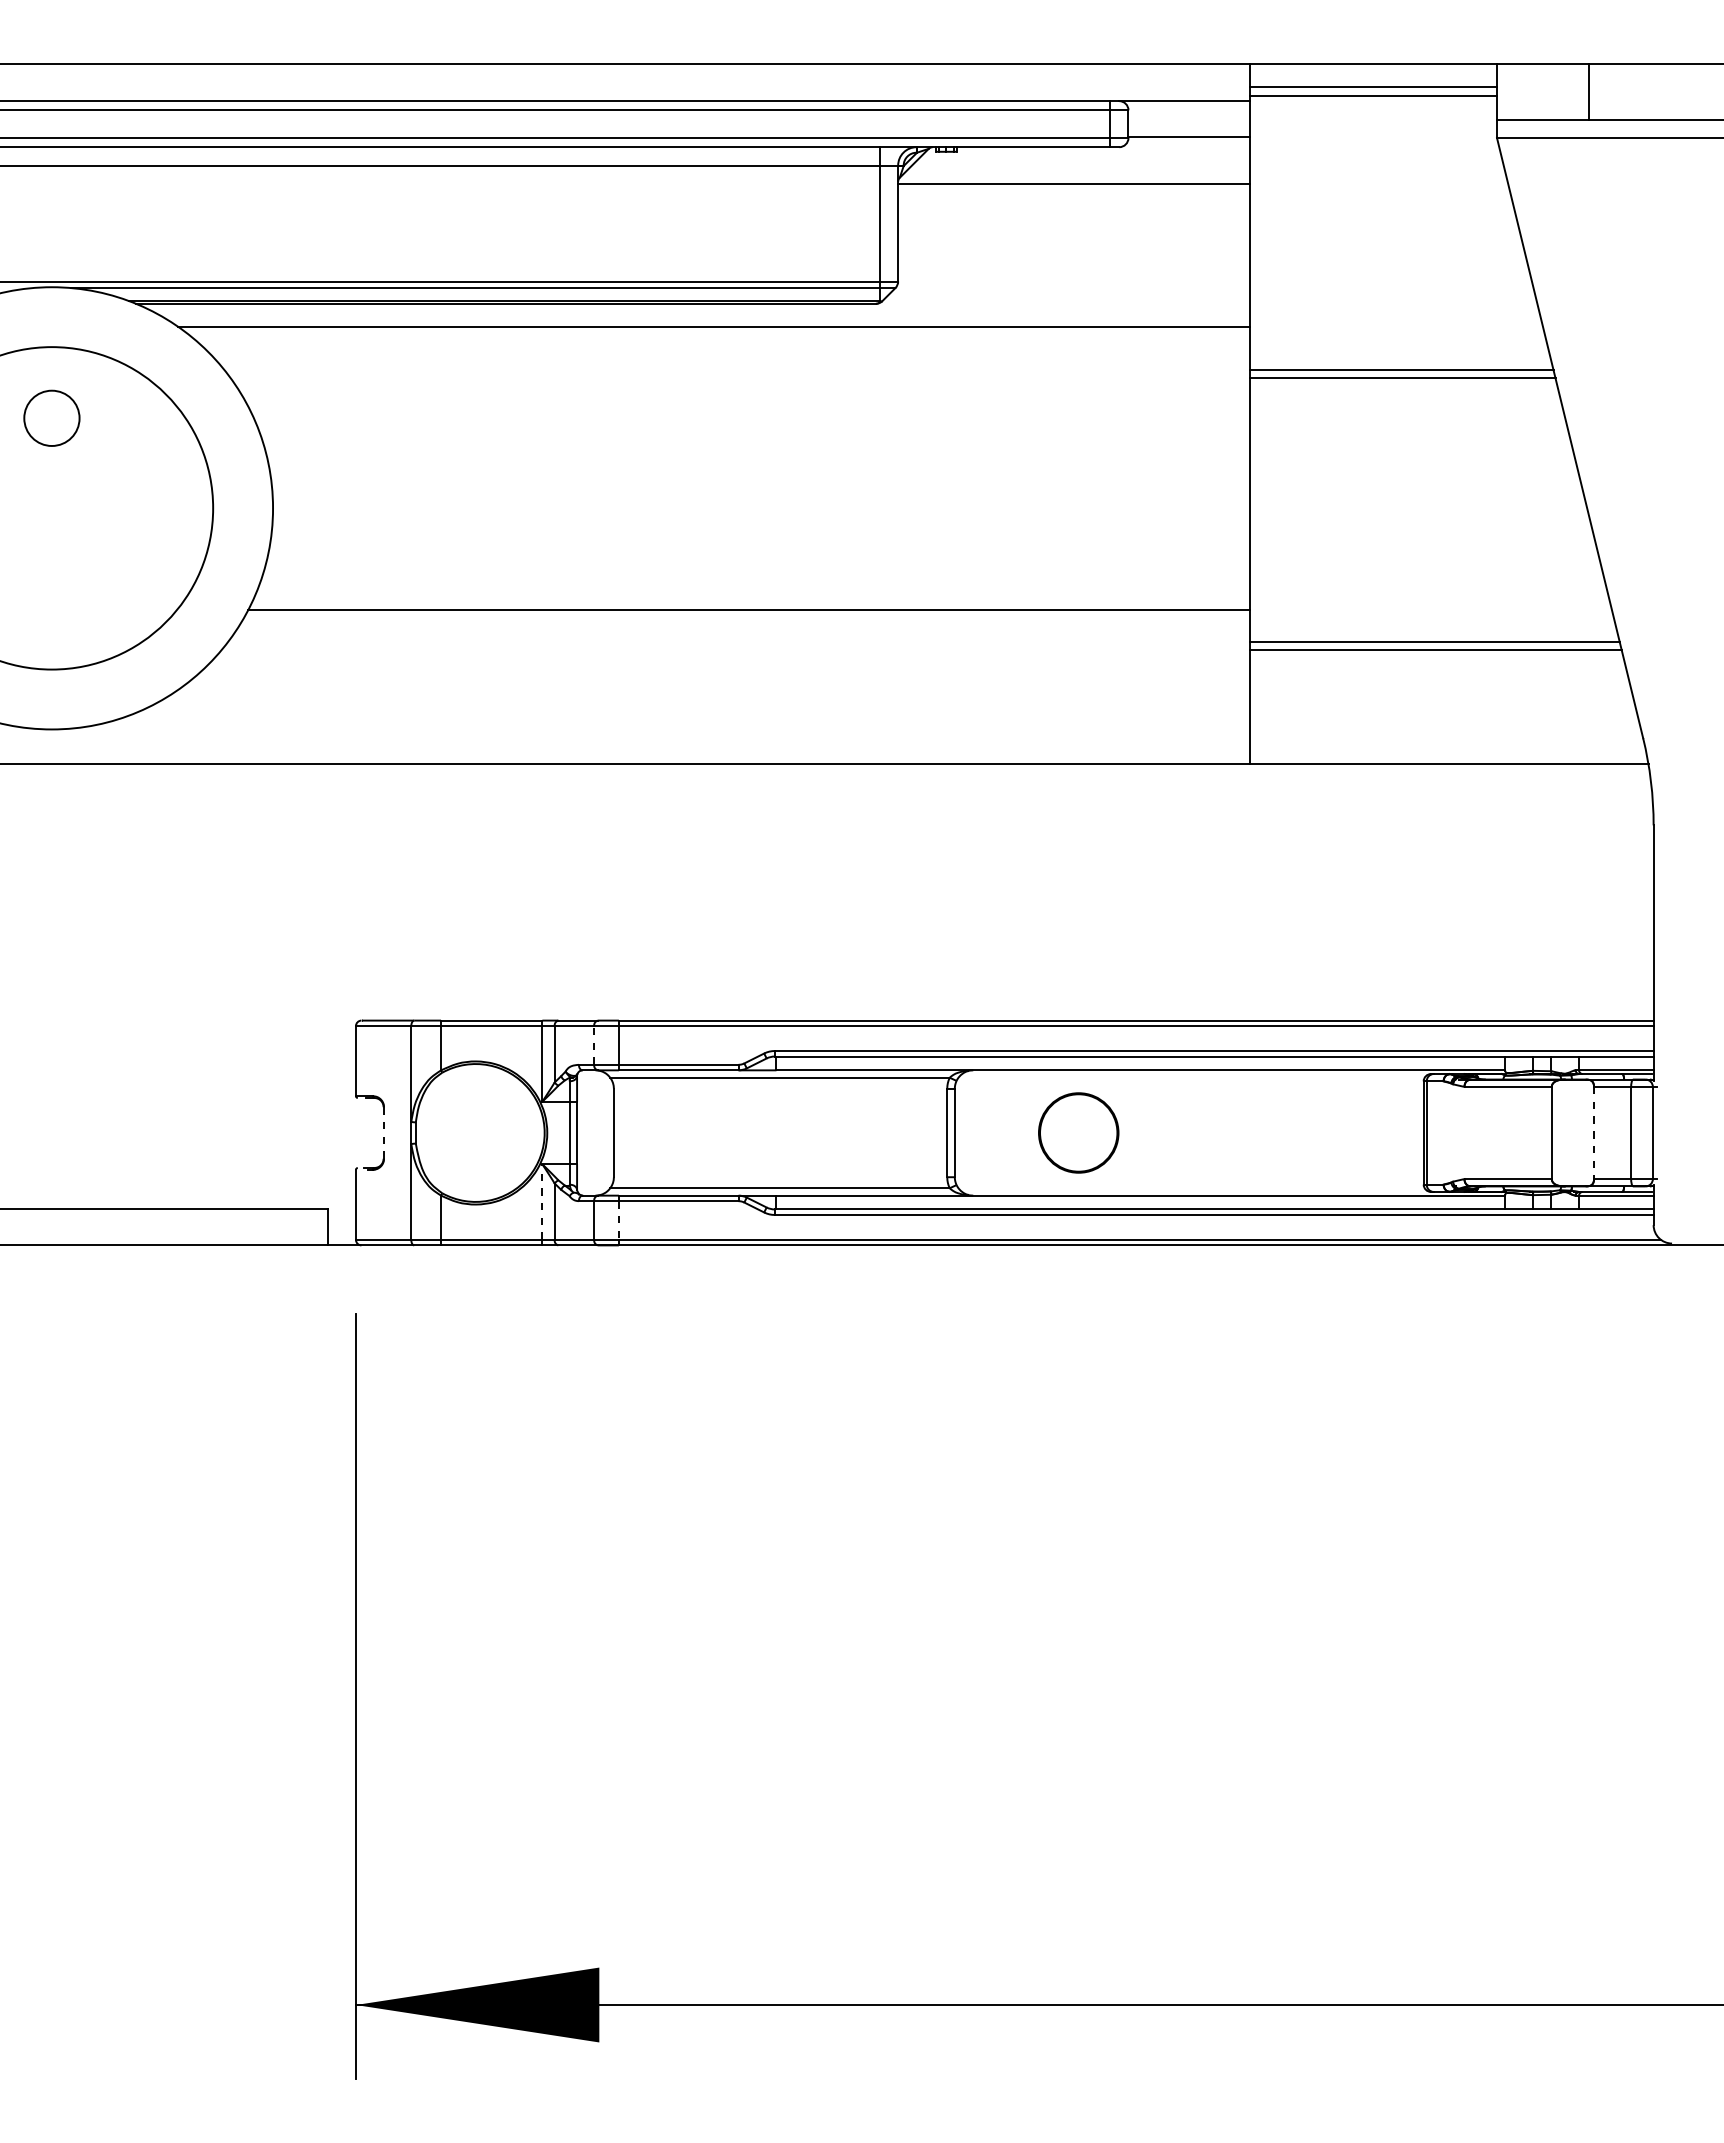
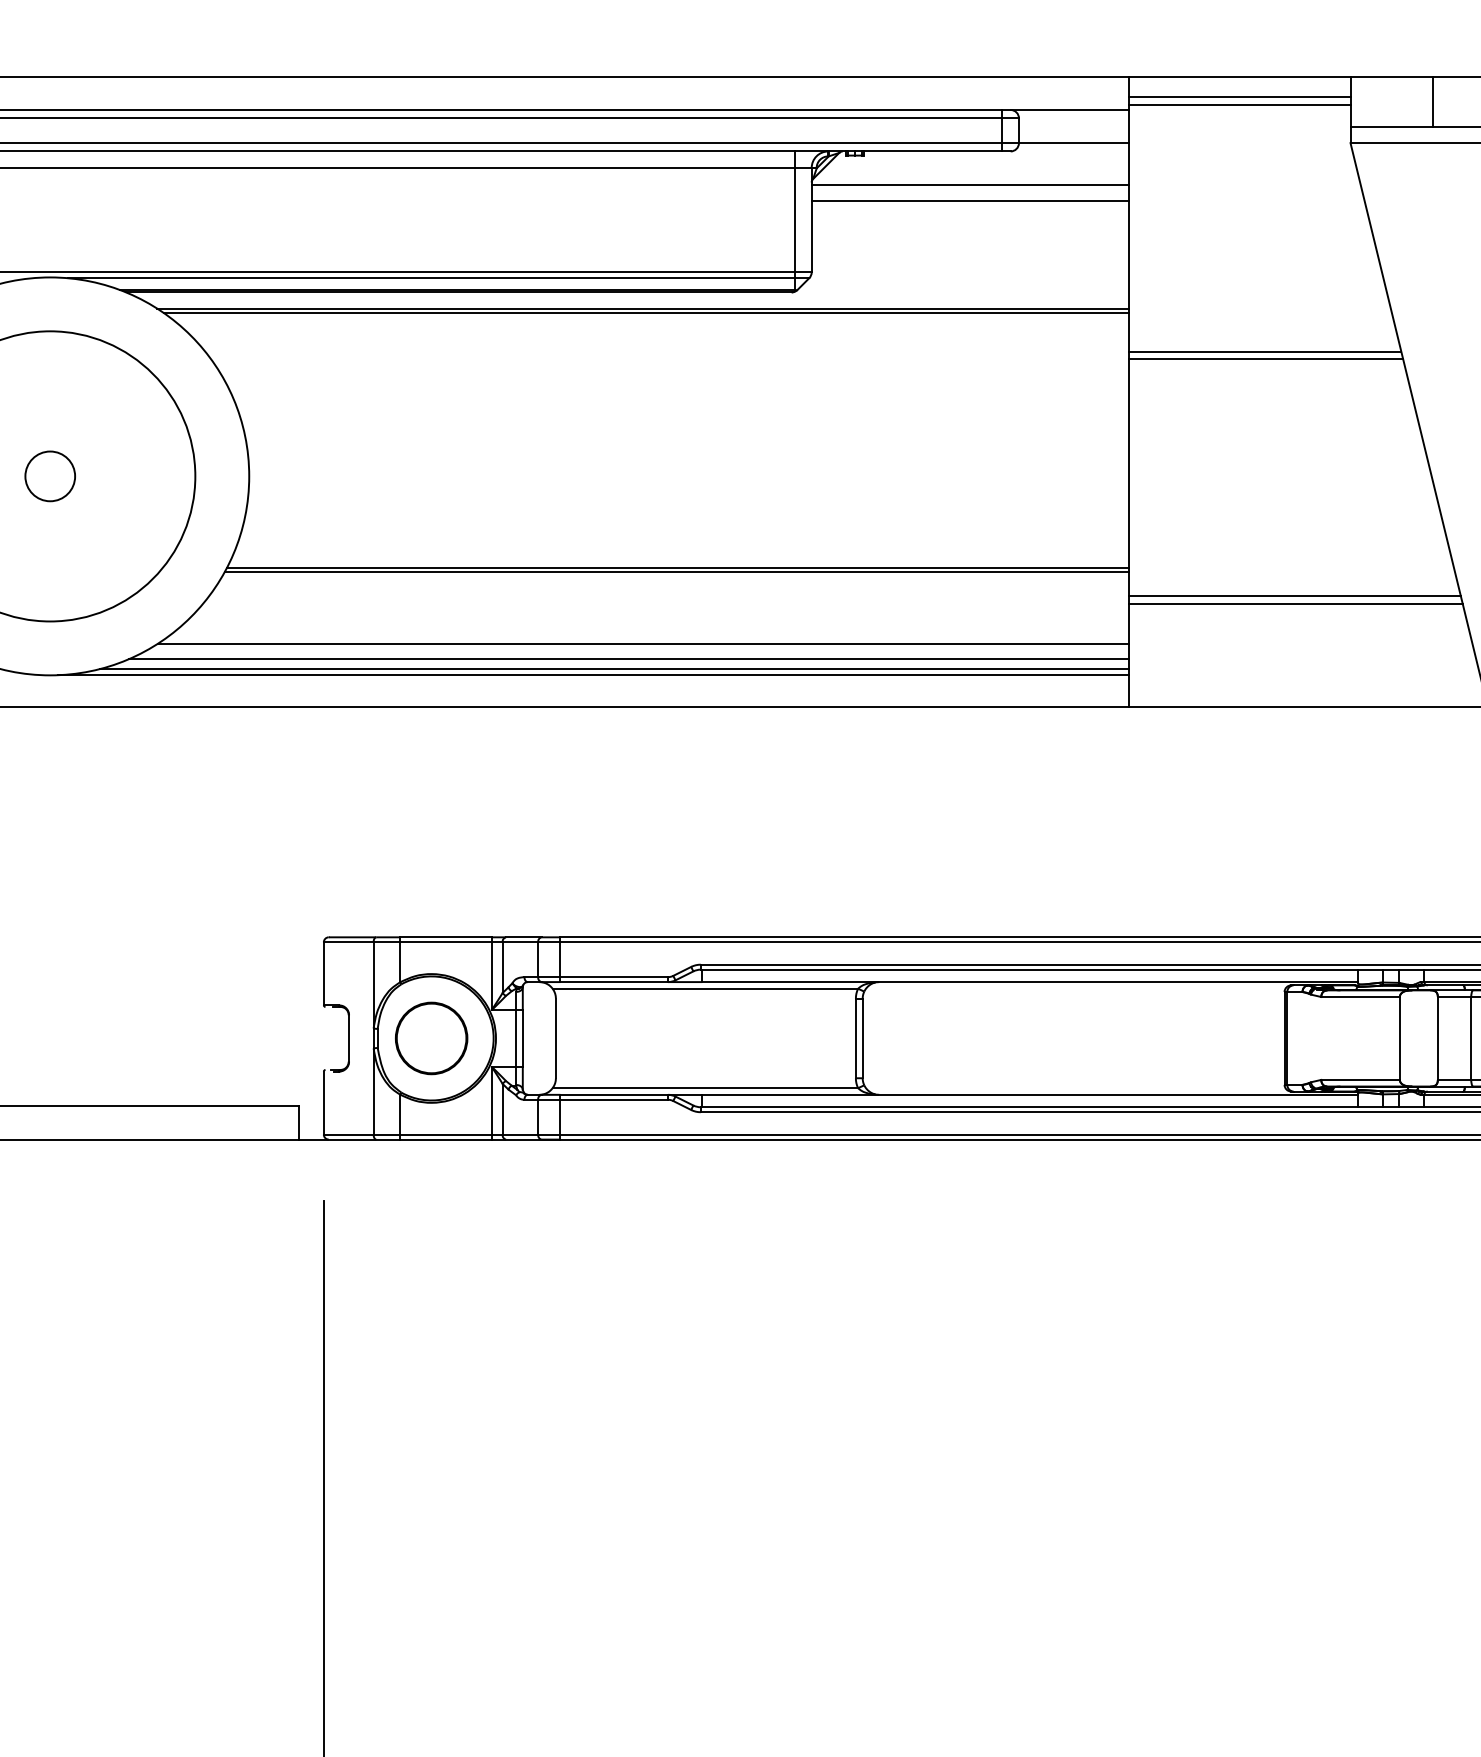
line: (1074, 202) -> (970, 201), added
line: (710, 322) -> (642, 309), added
circle: (51, 417) -> (49, 475), moved
line: (747, 615) -> (676, 572), added
line: (710, 694) -> (642, 643), added
line: (694, 711) -> (628, 659), added
line: (678, 722) -> (614, 669), added
line: (655, 729) -> (593, 675), added
line: (594, 1044) -> (538, 958), dashed -> solid
circle: (1078, 1132) -> (431, 1038), moved
line: (383, 1133) -> (348, 1038), dashed -> solid
line: (1594, 1133) -> (1438, 1038), dashed -> solid
line: (542, 1202) -> (491, 1101), dashed -> solid
line: (618, 1221) -> (560, 1118), dashed -> solid

